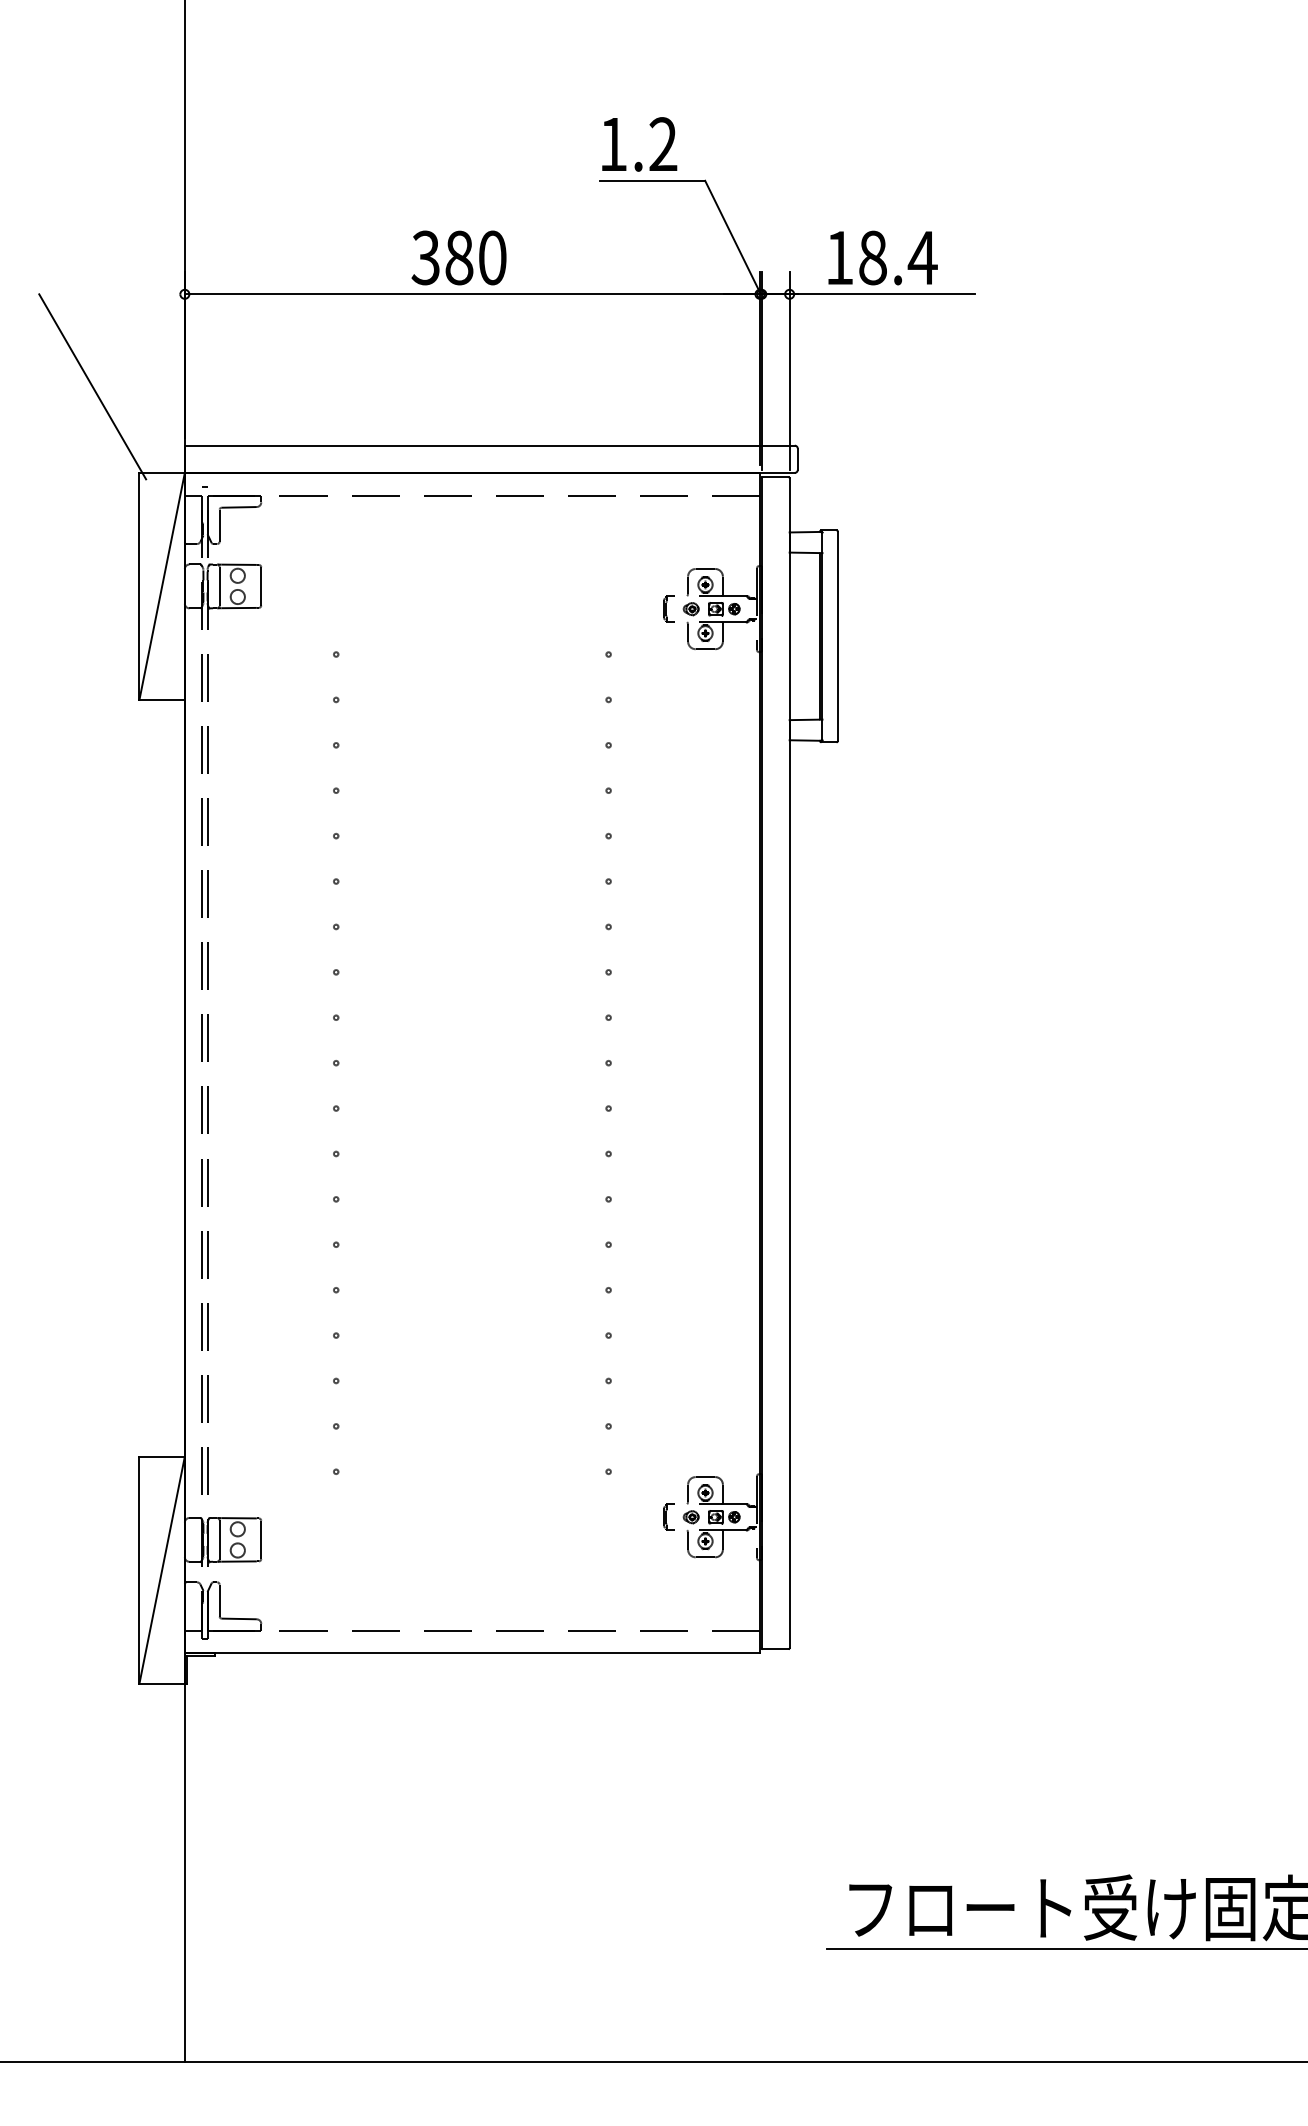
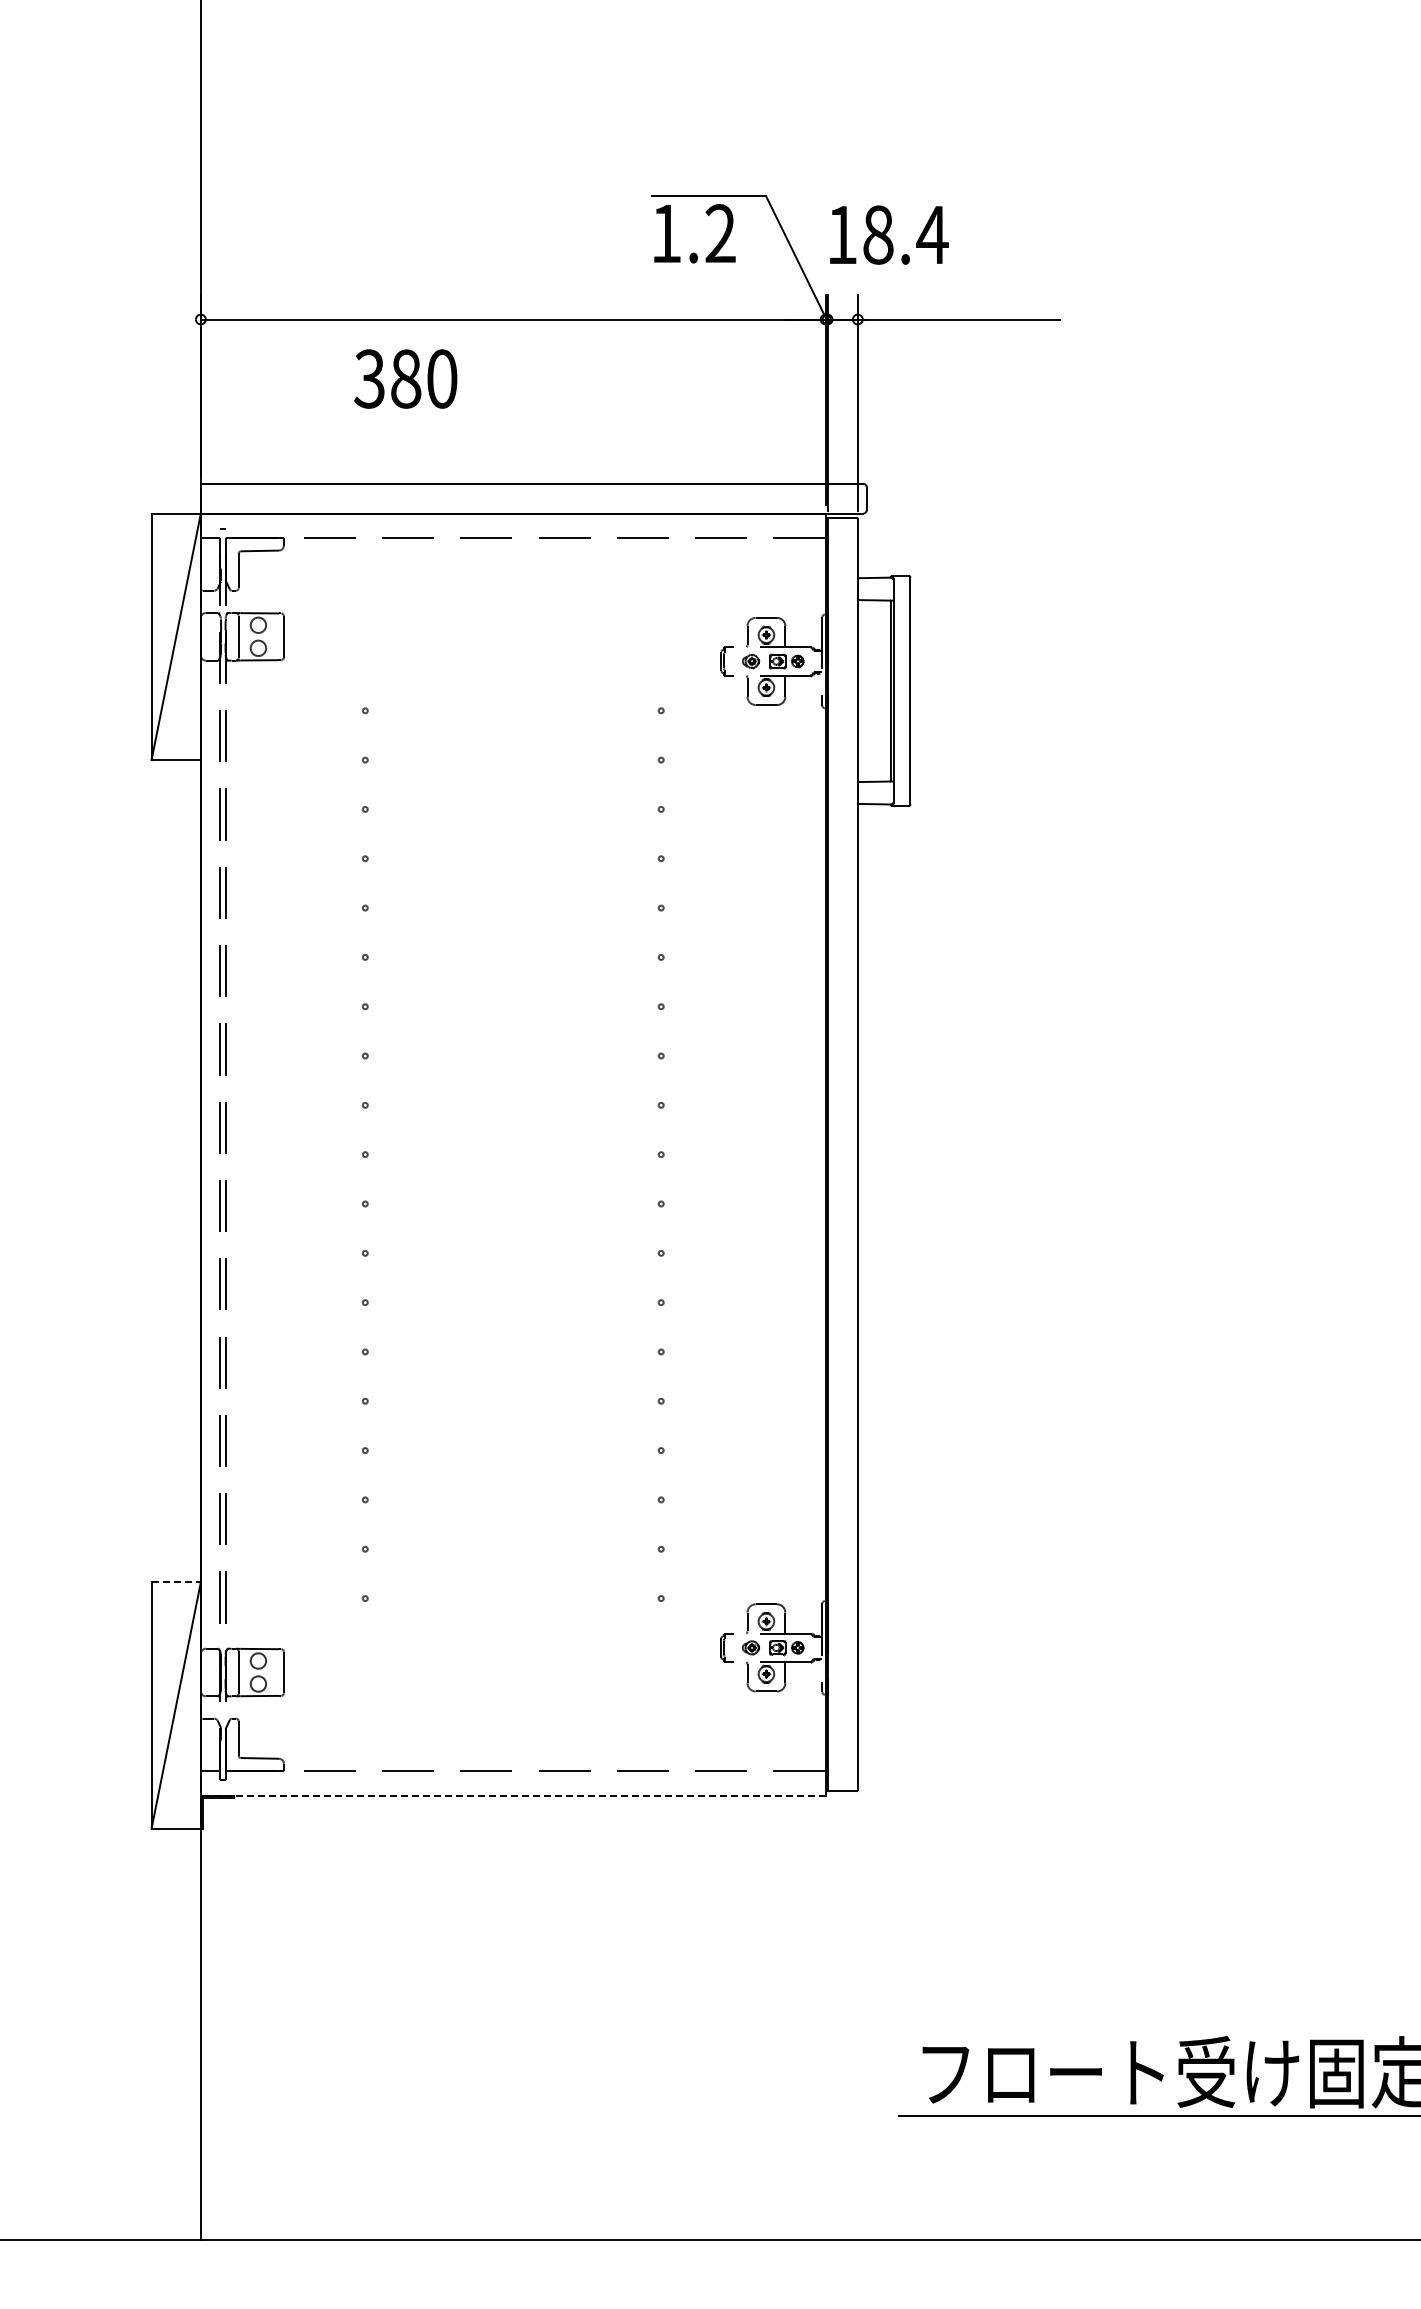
text: (639, 144) -> (694, 233), moved
text: (458, 257) -> (405, 378), moved
text: (883, 257) -> (889, 234), moved
line: (92, 386) -> (100, 419), removed
line: (162, 1457) -> (176, 1582), solid -> dashed
line: (471, 1653) -> (512, 1795), solid -> dashed

